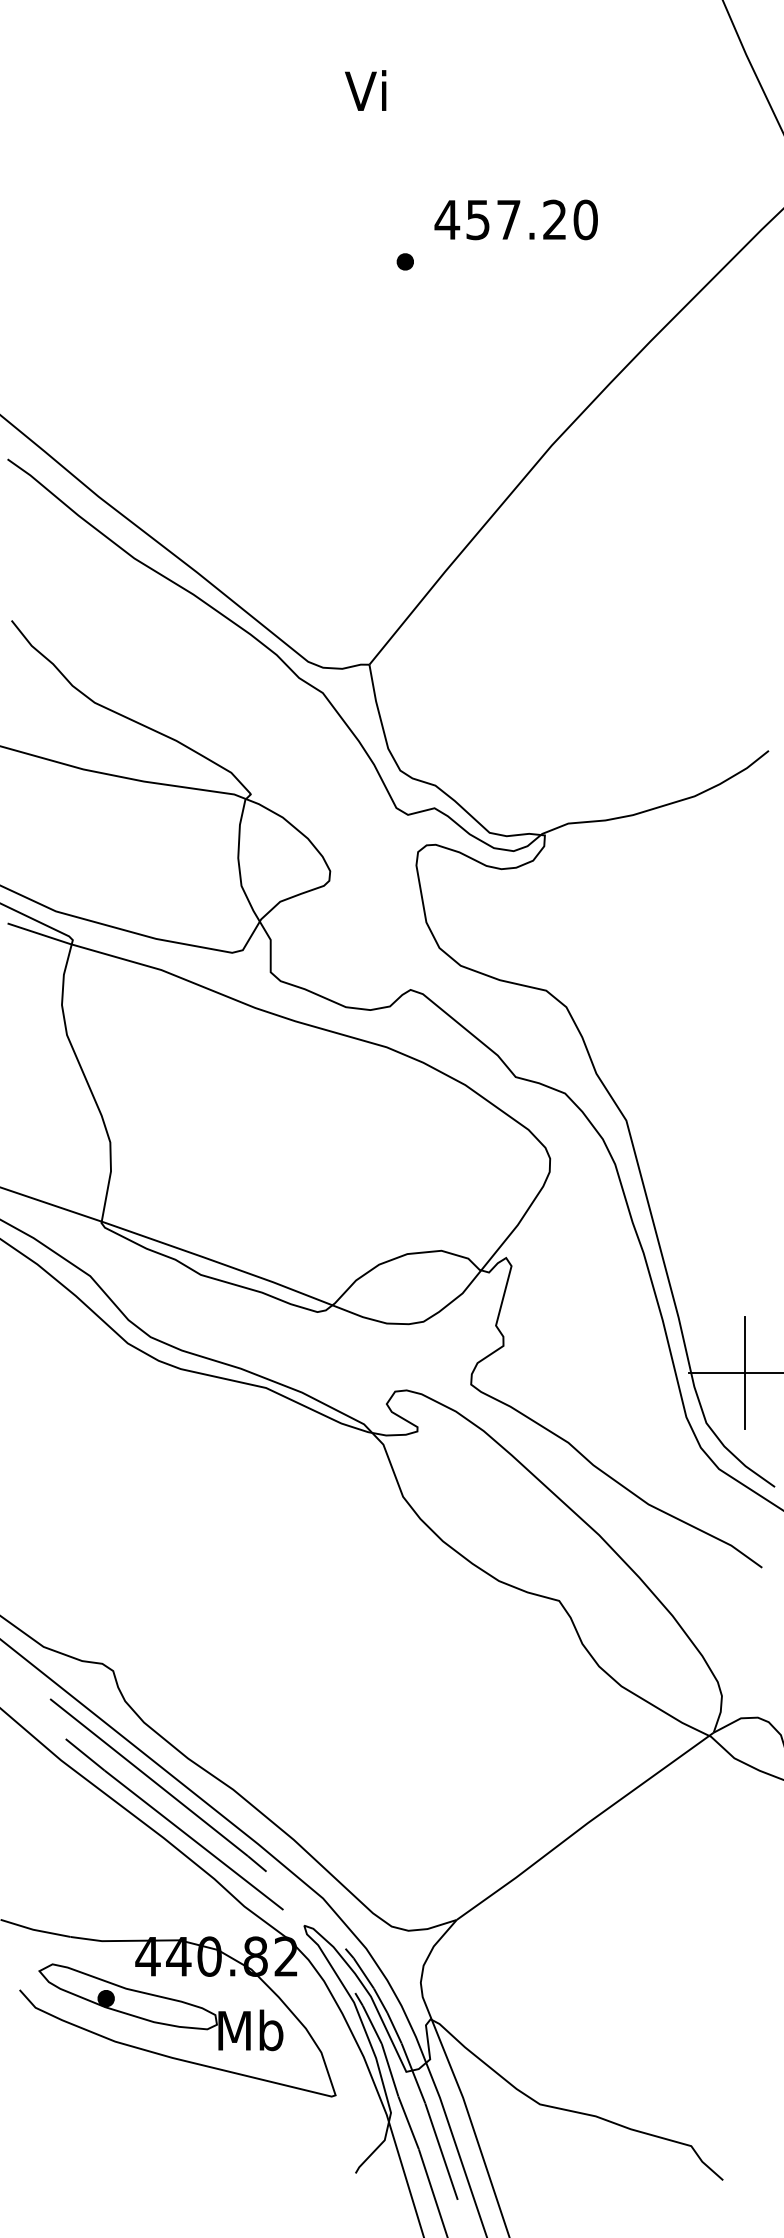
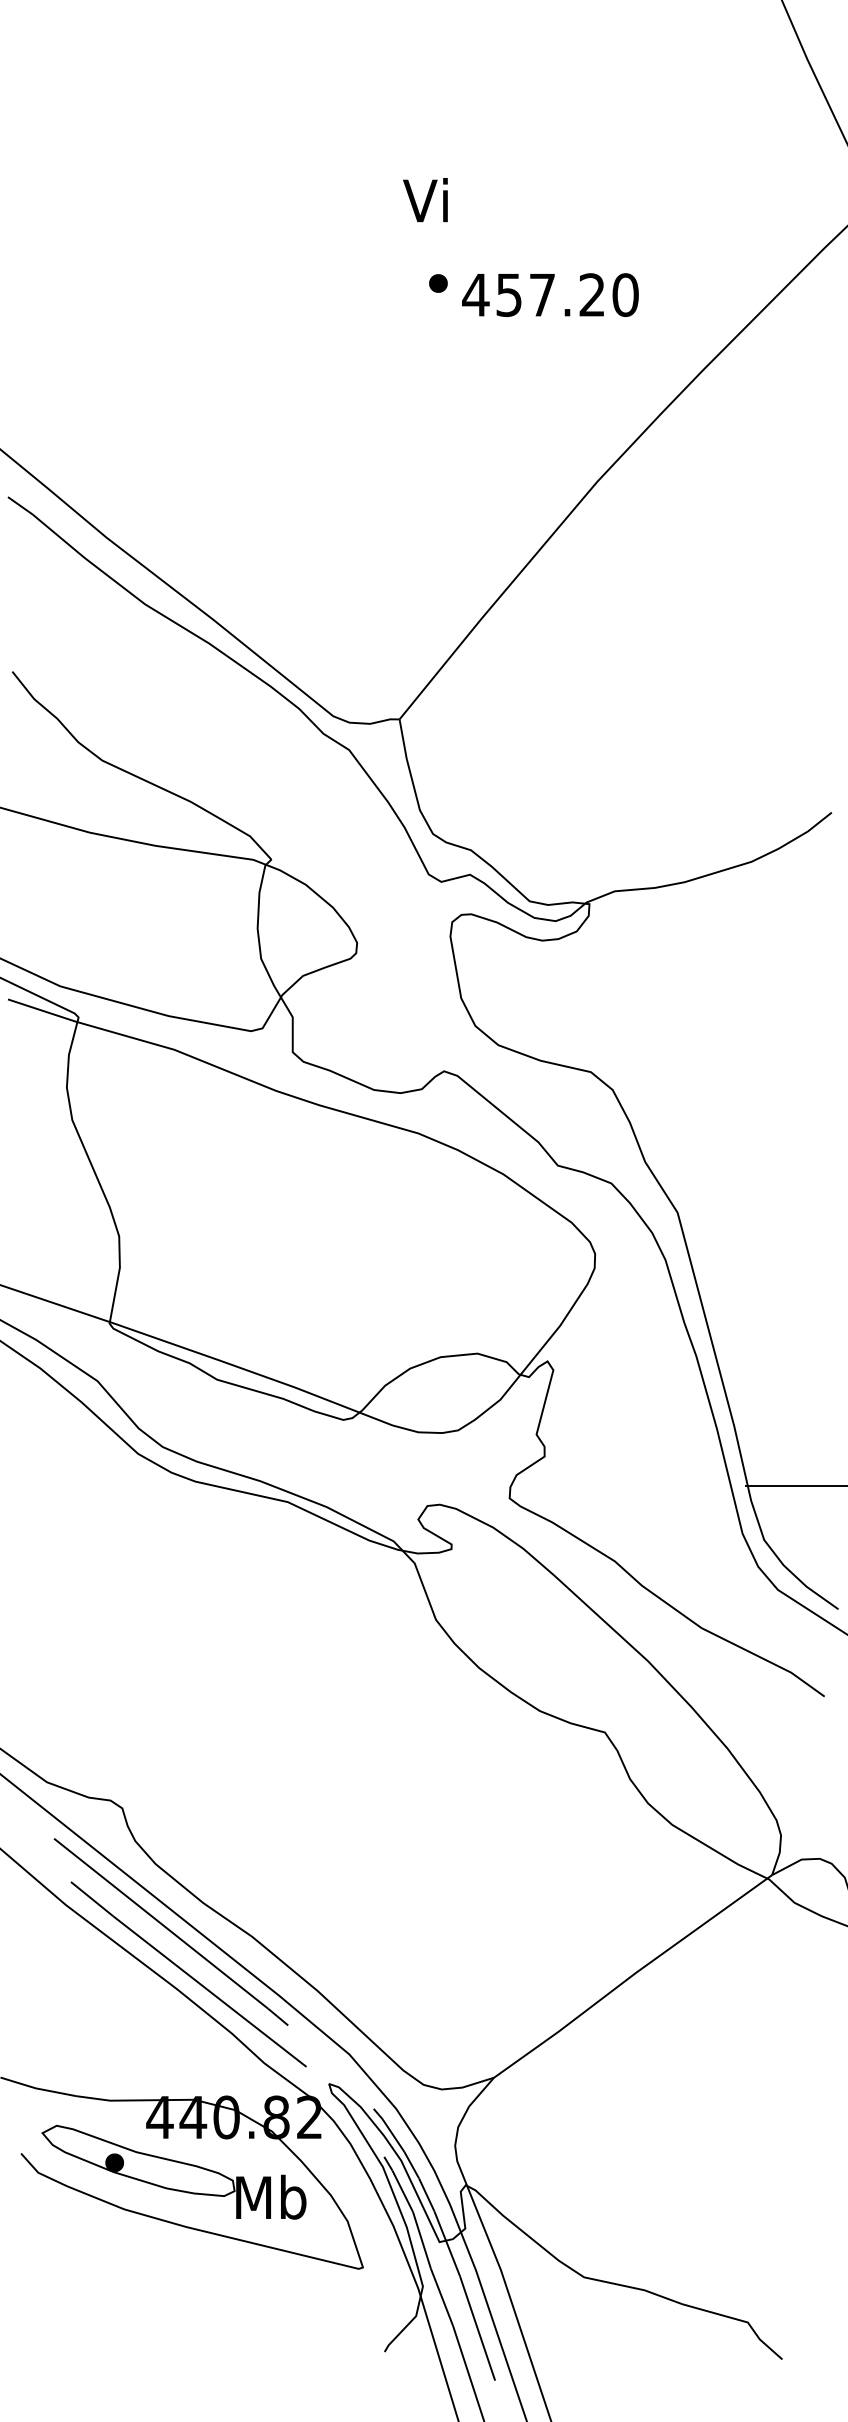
text: (365, 90) -> (425, 200), moved
text: (516, 219) -> (550, 294), moved
line: (745, 1372) -> (806, 1485), removed

